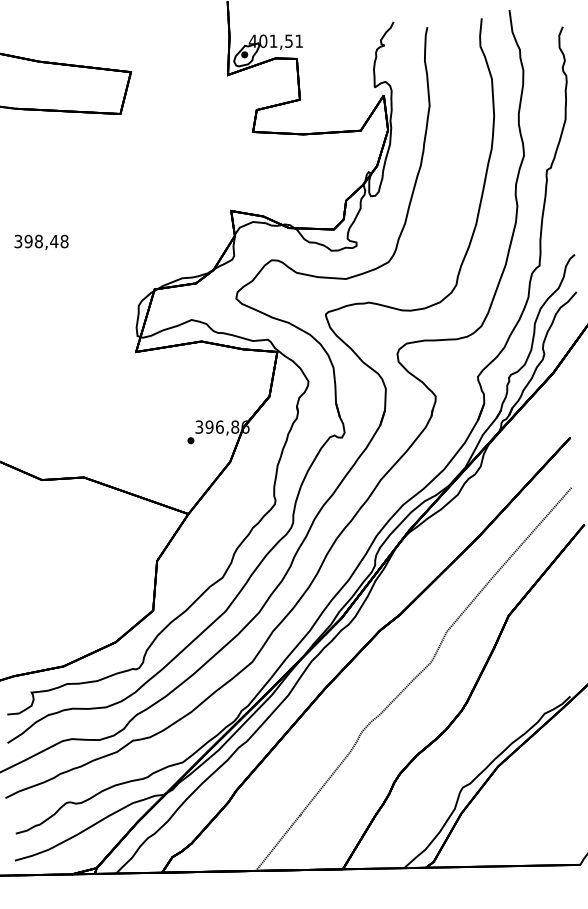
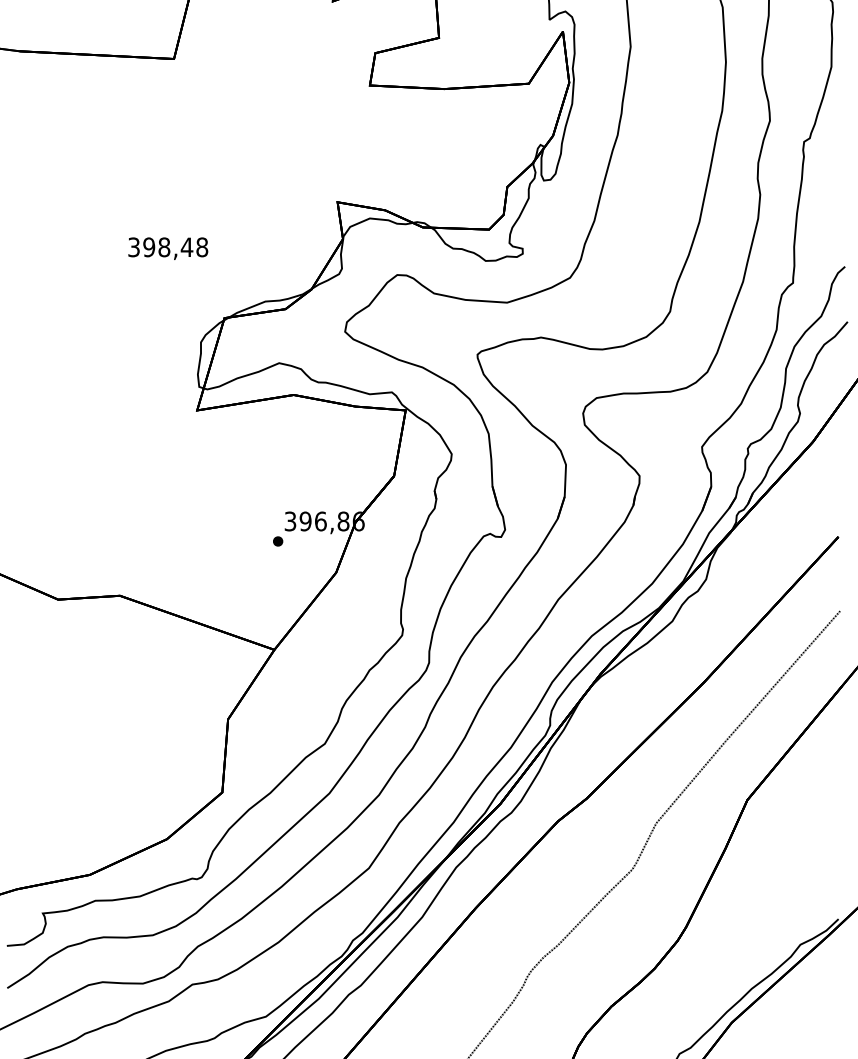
text: (41, 241) -> (168, 247), moved

